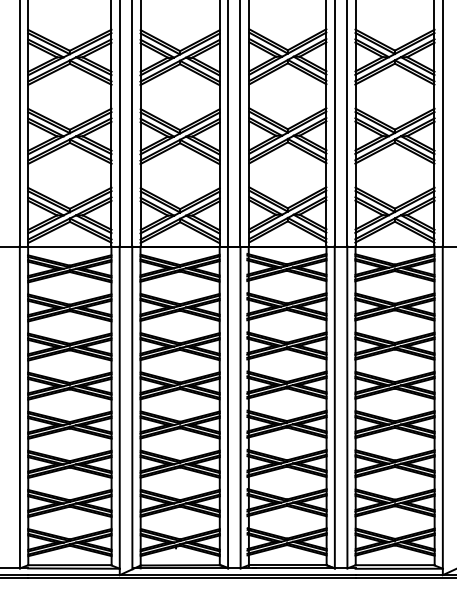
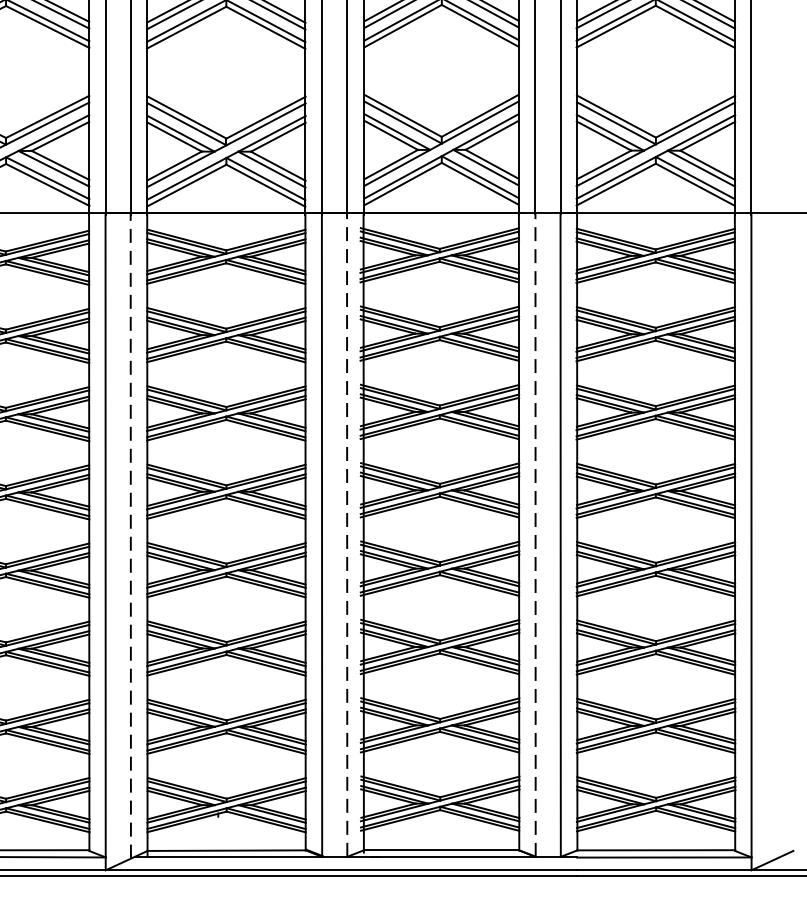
line: (334, 406) -> (534, 533), solid -> dashed
line: (132, 407) -> (131, 535), solid -> dashed
line: (240, 407) -> (347, 535), solid -> dashed

